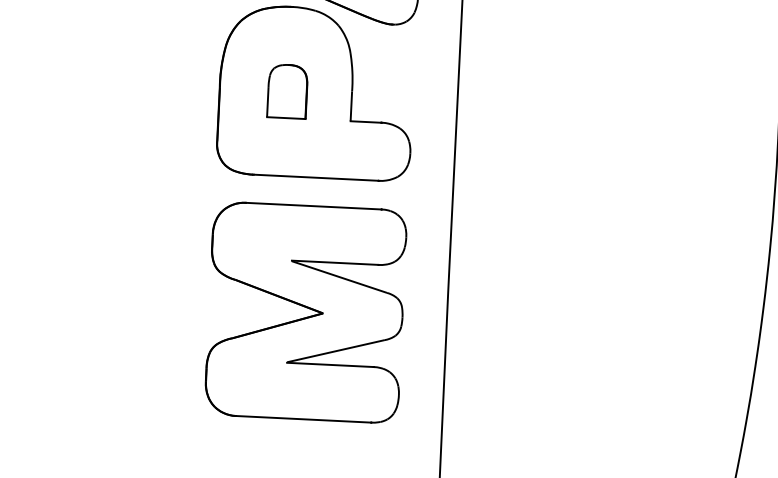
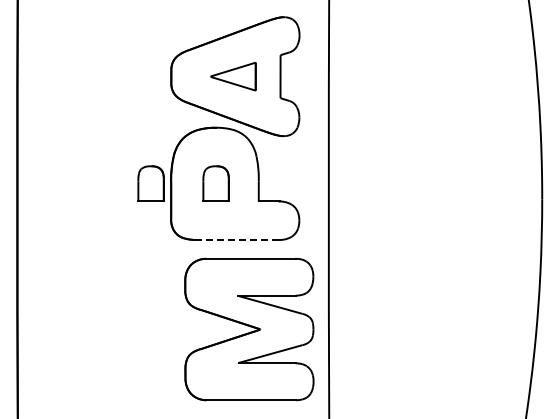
part: (188, 86) -> (150, 183), added
line: (315, 177) -> (237, 239), solid -> dashed
part: (306, 312) -> (249, 329), moved

